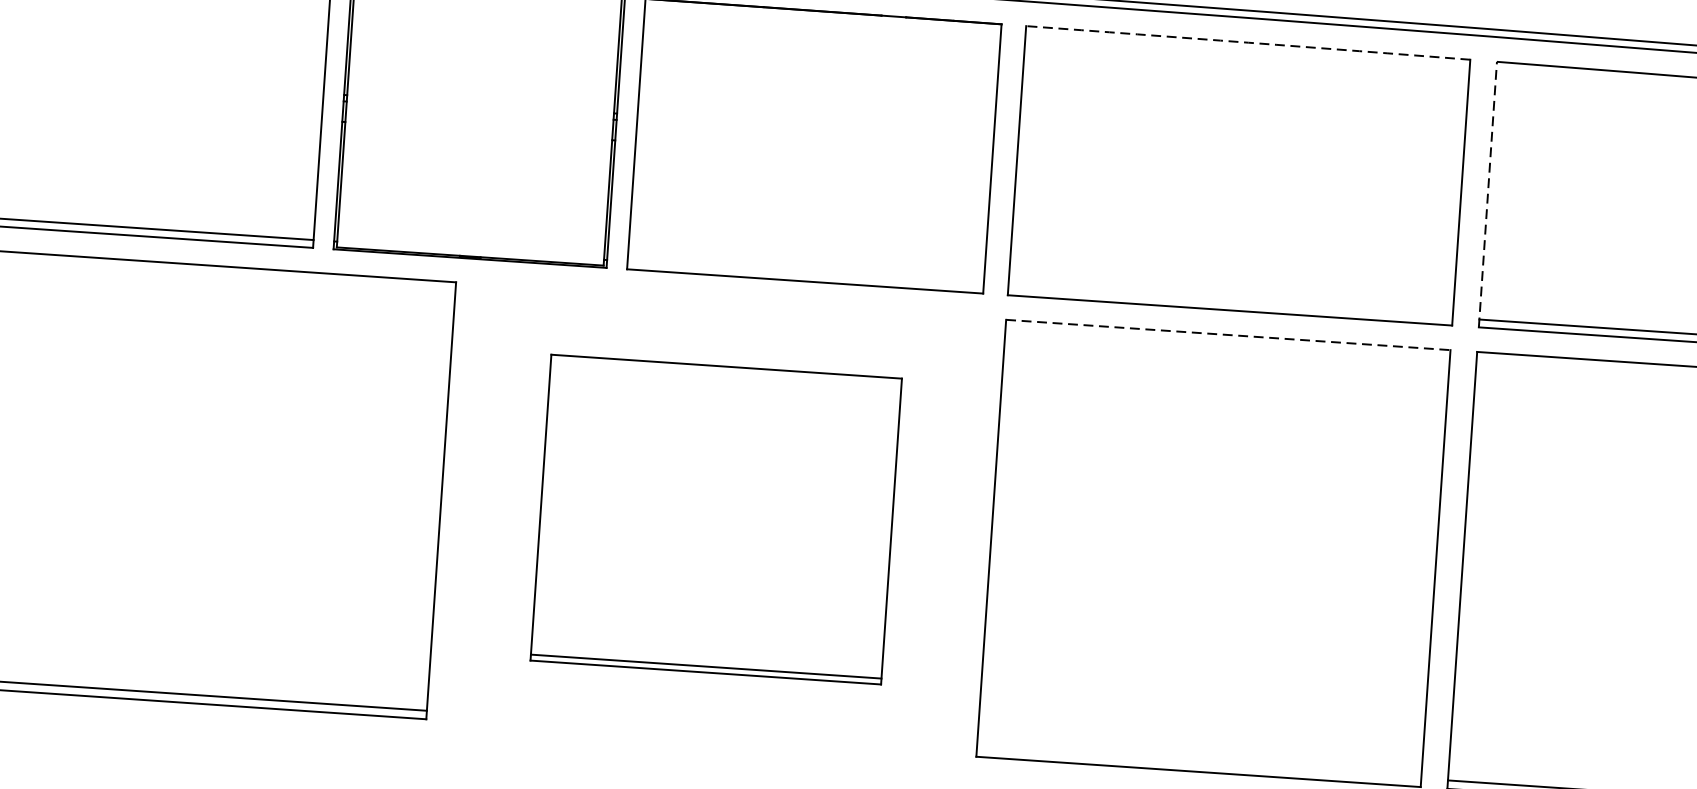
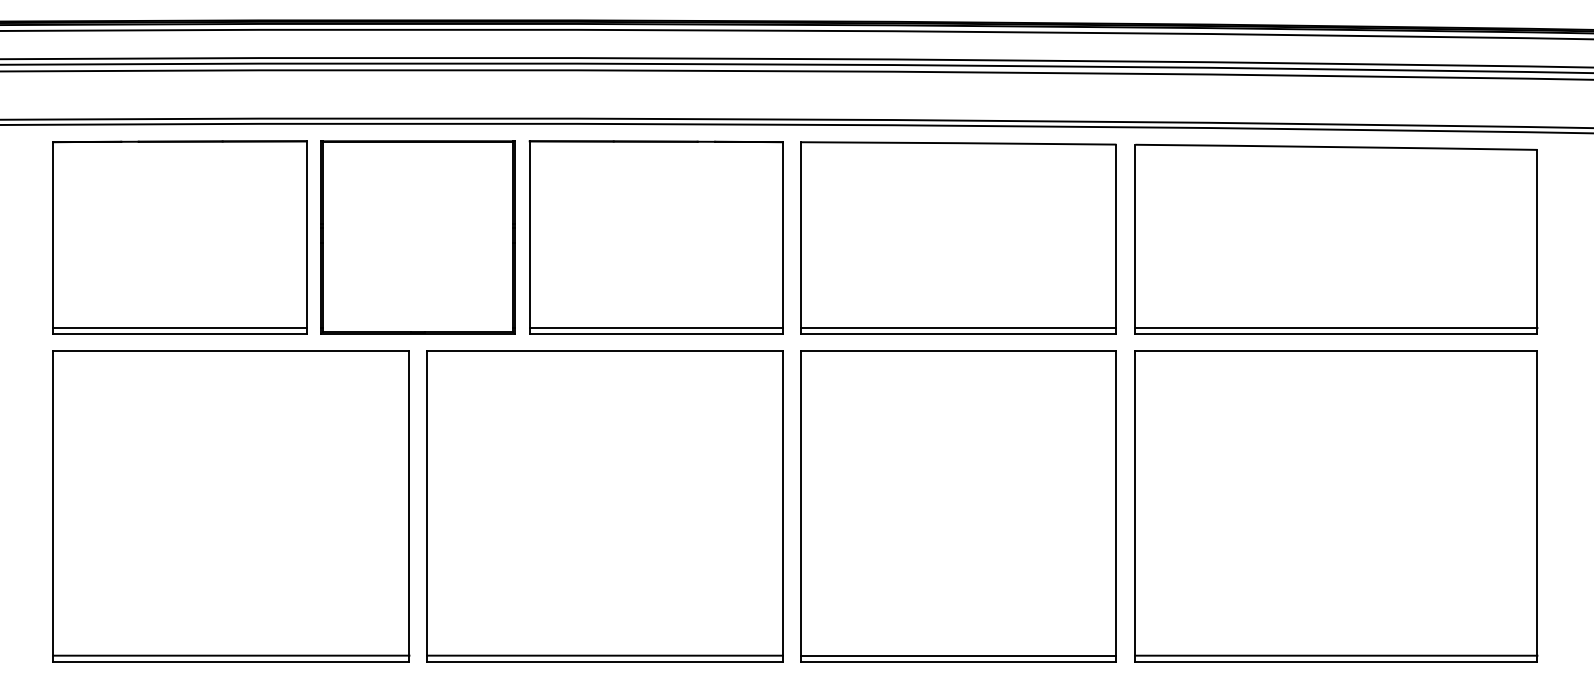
arc: (1248, 43) -> (958, 143), dashed -> solid
line: (1488, 193) -> (1135, 238), dashed -> solid
line: (805, 274) -> (656, 328), added
line: (1230, 303) -> (958, 328), added
line: (1228, 335) -> (958, 351), dashed -> solid
part: (715, 519) -> (604, 506), size x1.43
line: (1199, 763) -> (958, 655), added

